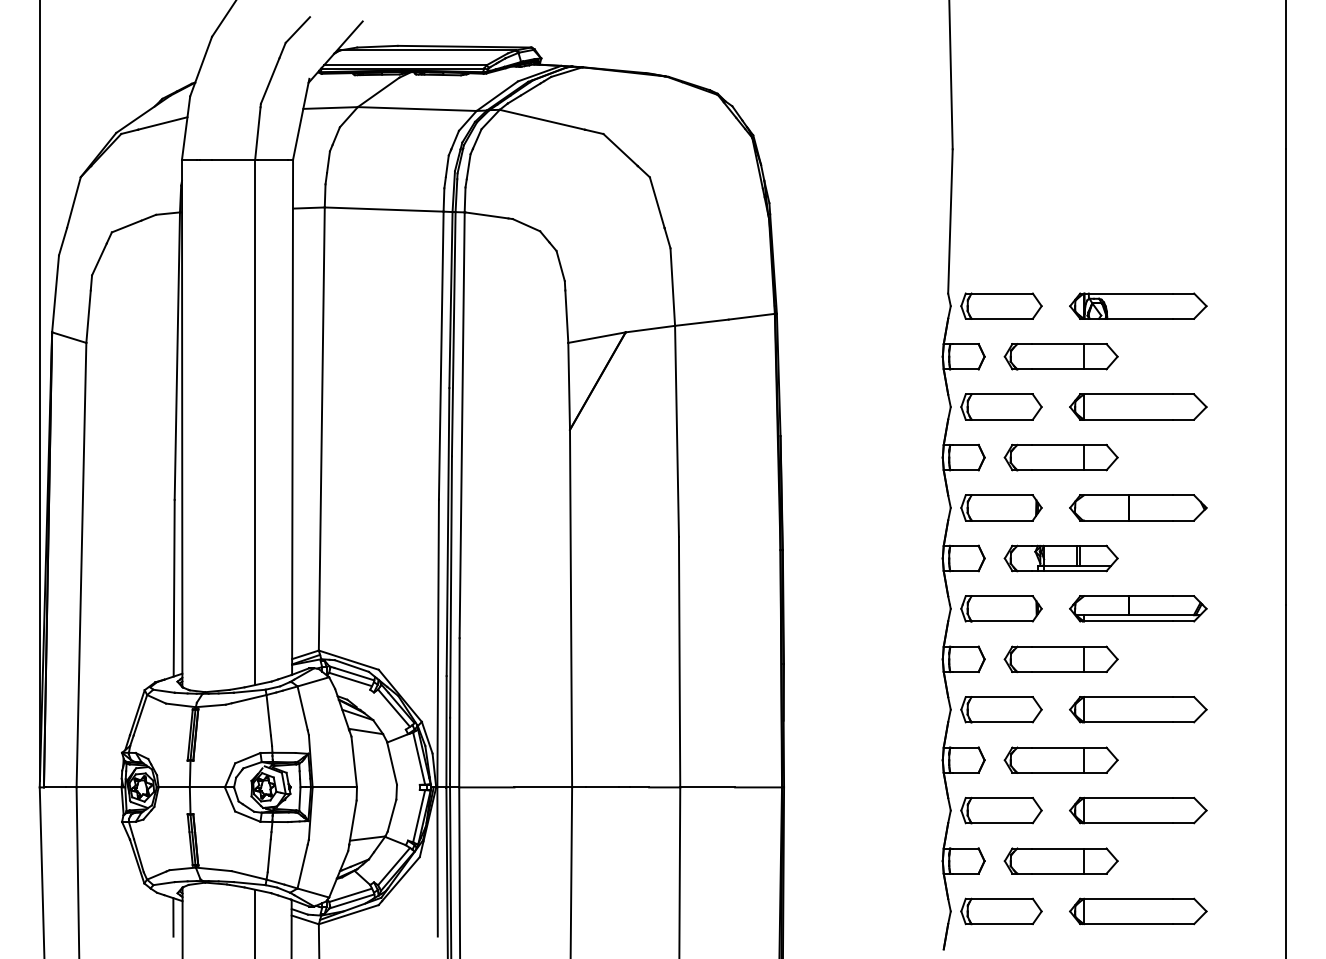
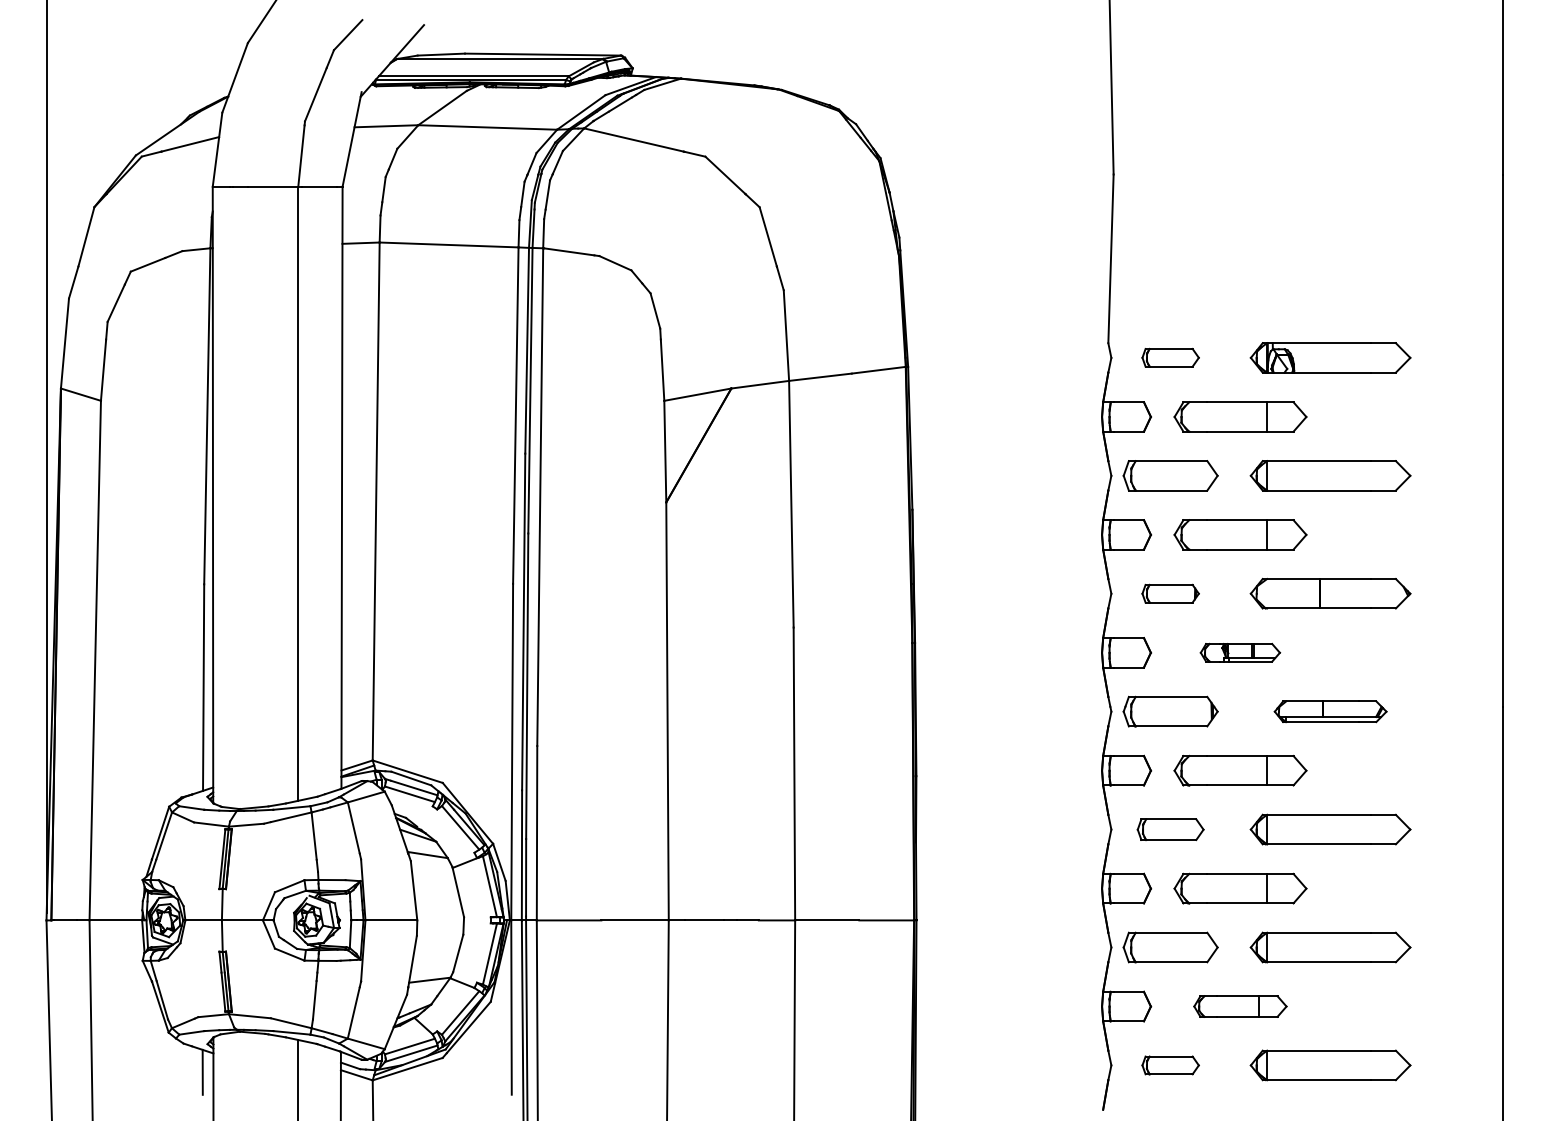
part: (1001, 305) -> (1170, 357), size x0.6
part: (1001, 507) -> (1170, 593), size x0.6
part: (1060, 558) -> (1239, 652), size x0.6
part: (1138, 608) -> (1330, 711), size x0.7
part: (1001, 709) -> (1170, 829), size x0.7
part: (1060, 860) -> (1239, 1005), size x0.7
part: (1001, 911) -> (1170, 1065), size x0.6

